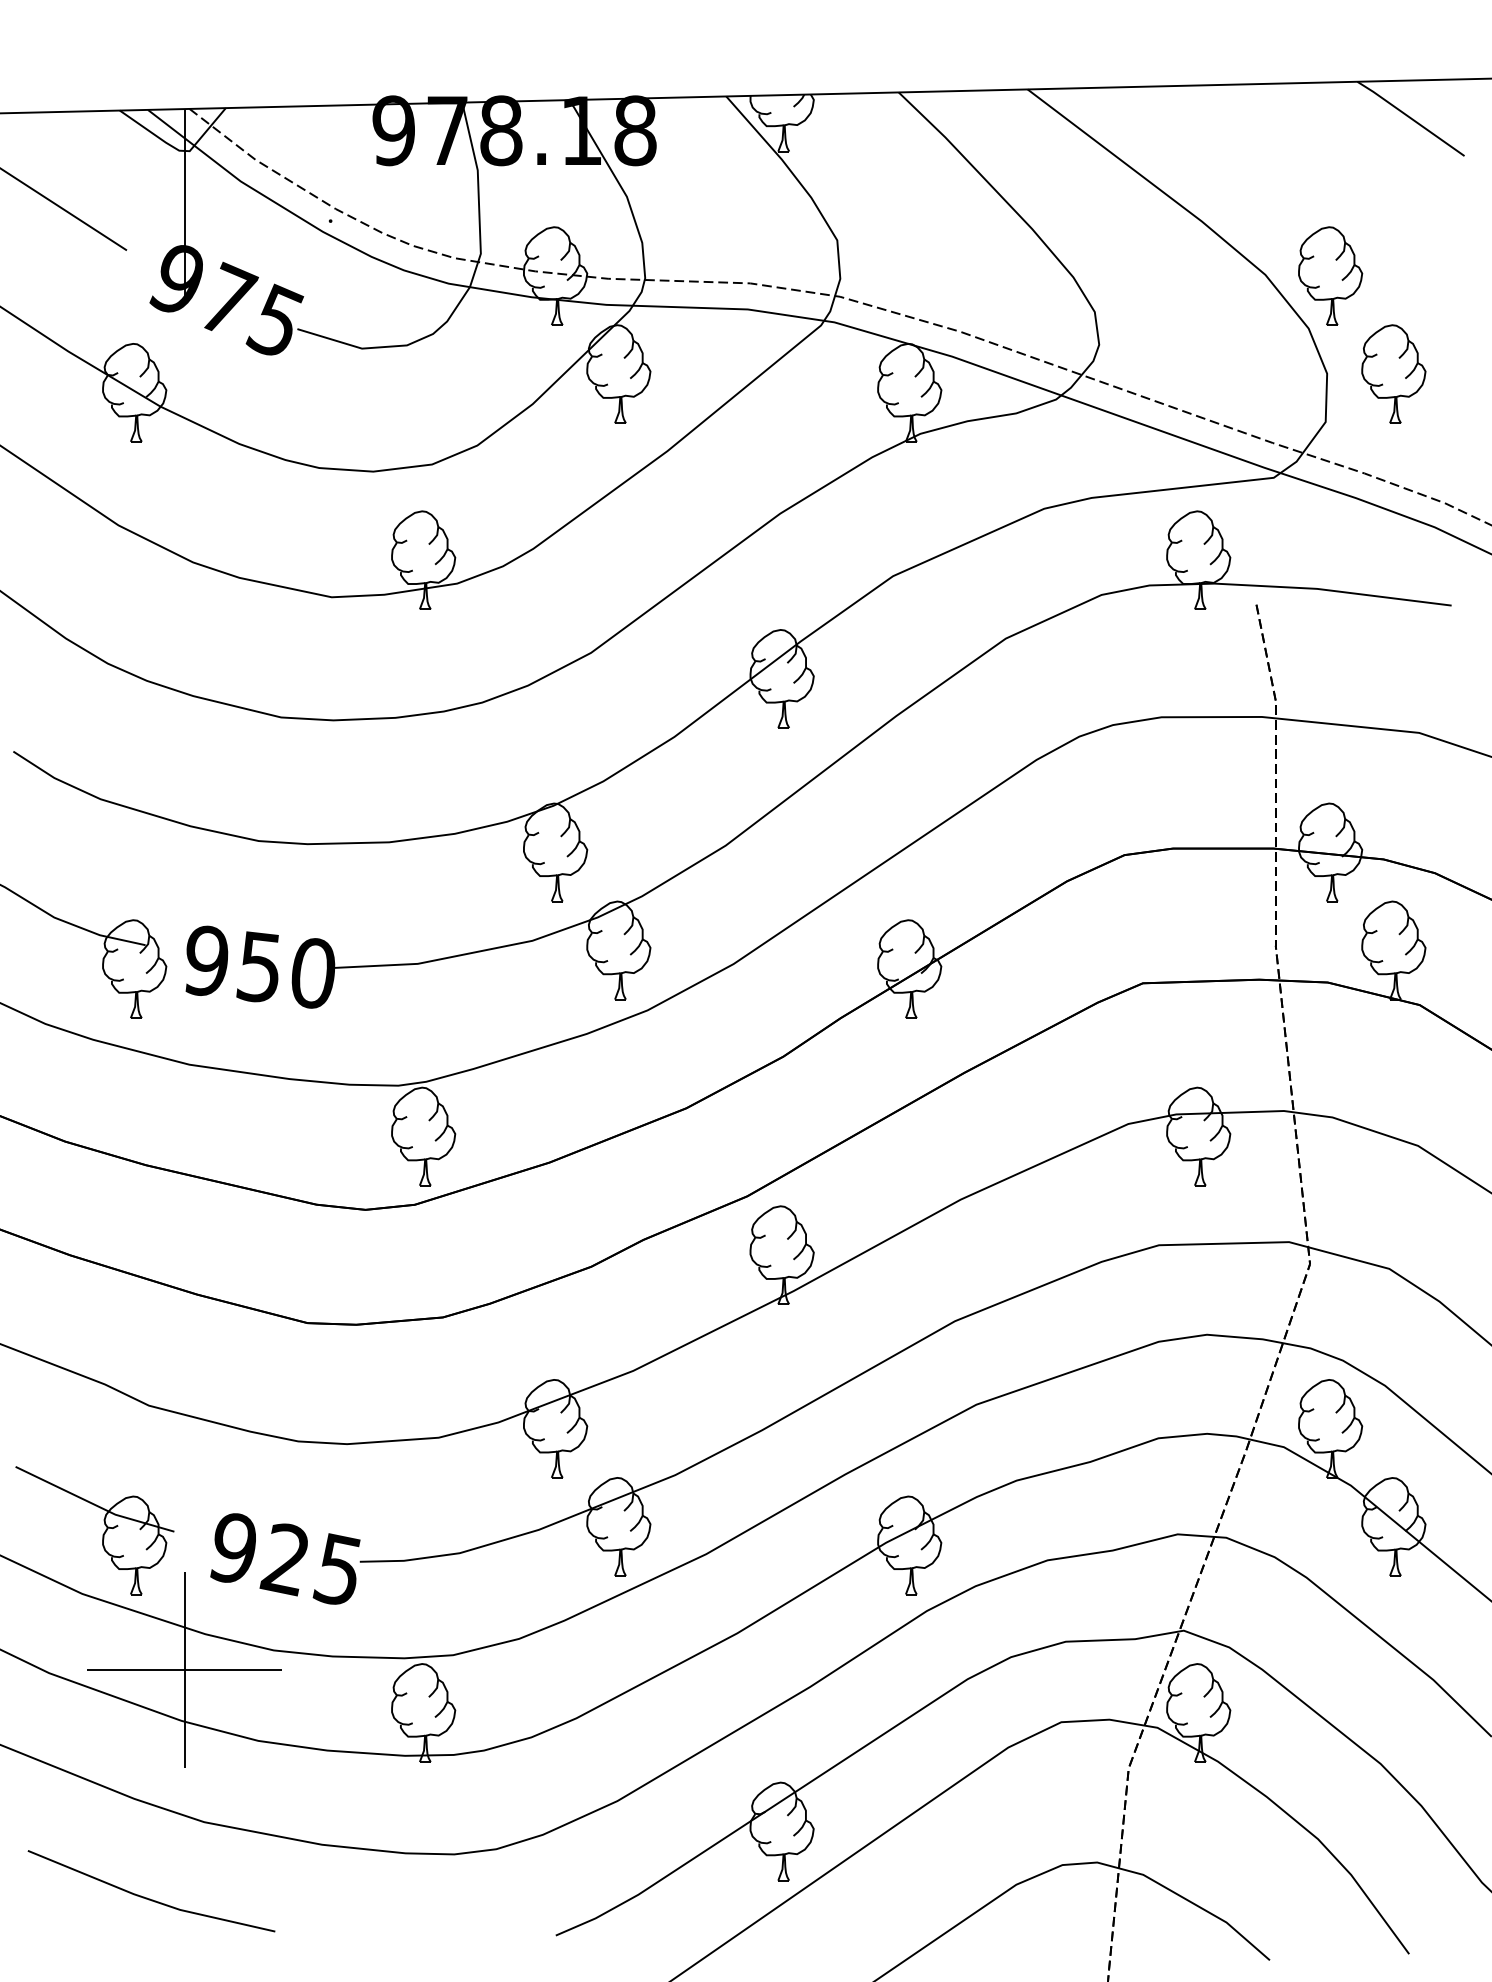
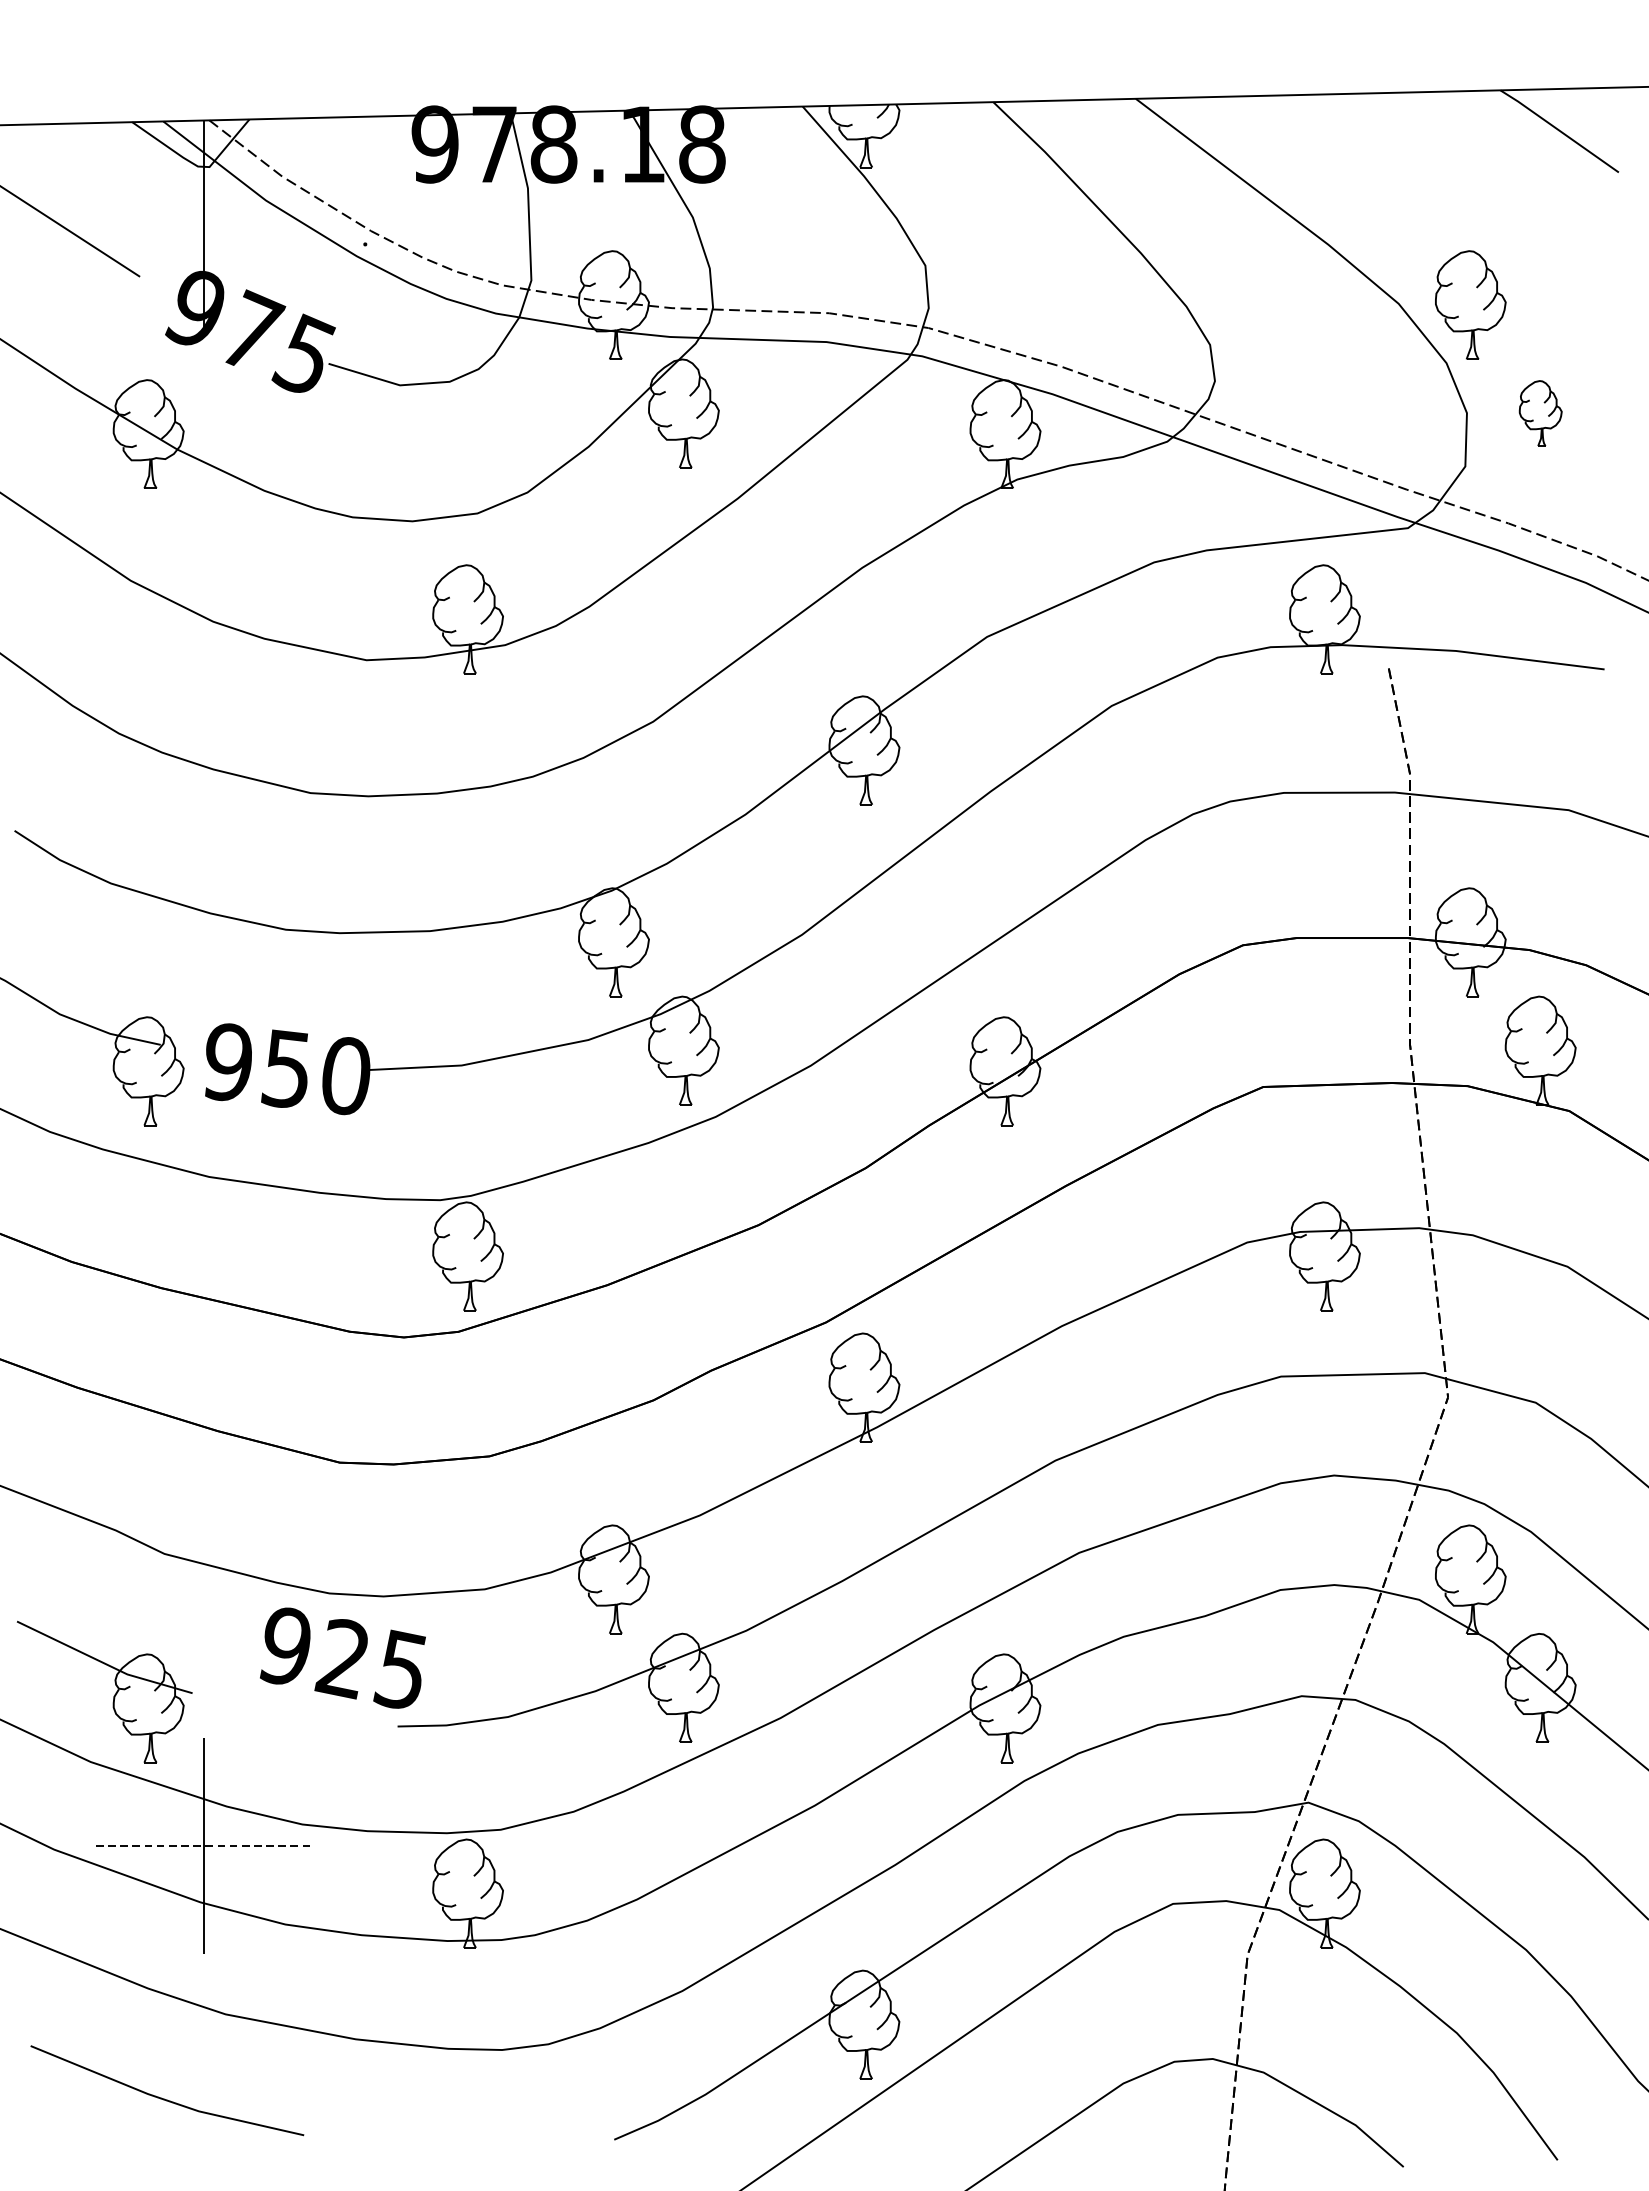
part: (1393, 373) -> (1540, 412), size x0.6
text: (285, 1558) -> (343, 1657), moved
line: (184, 1669) -> (203, 1845), solid -> dashed

